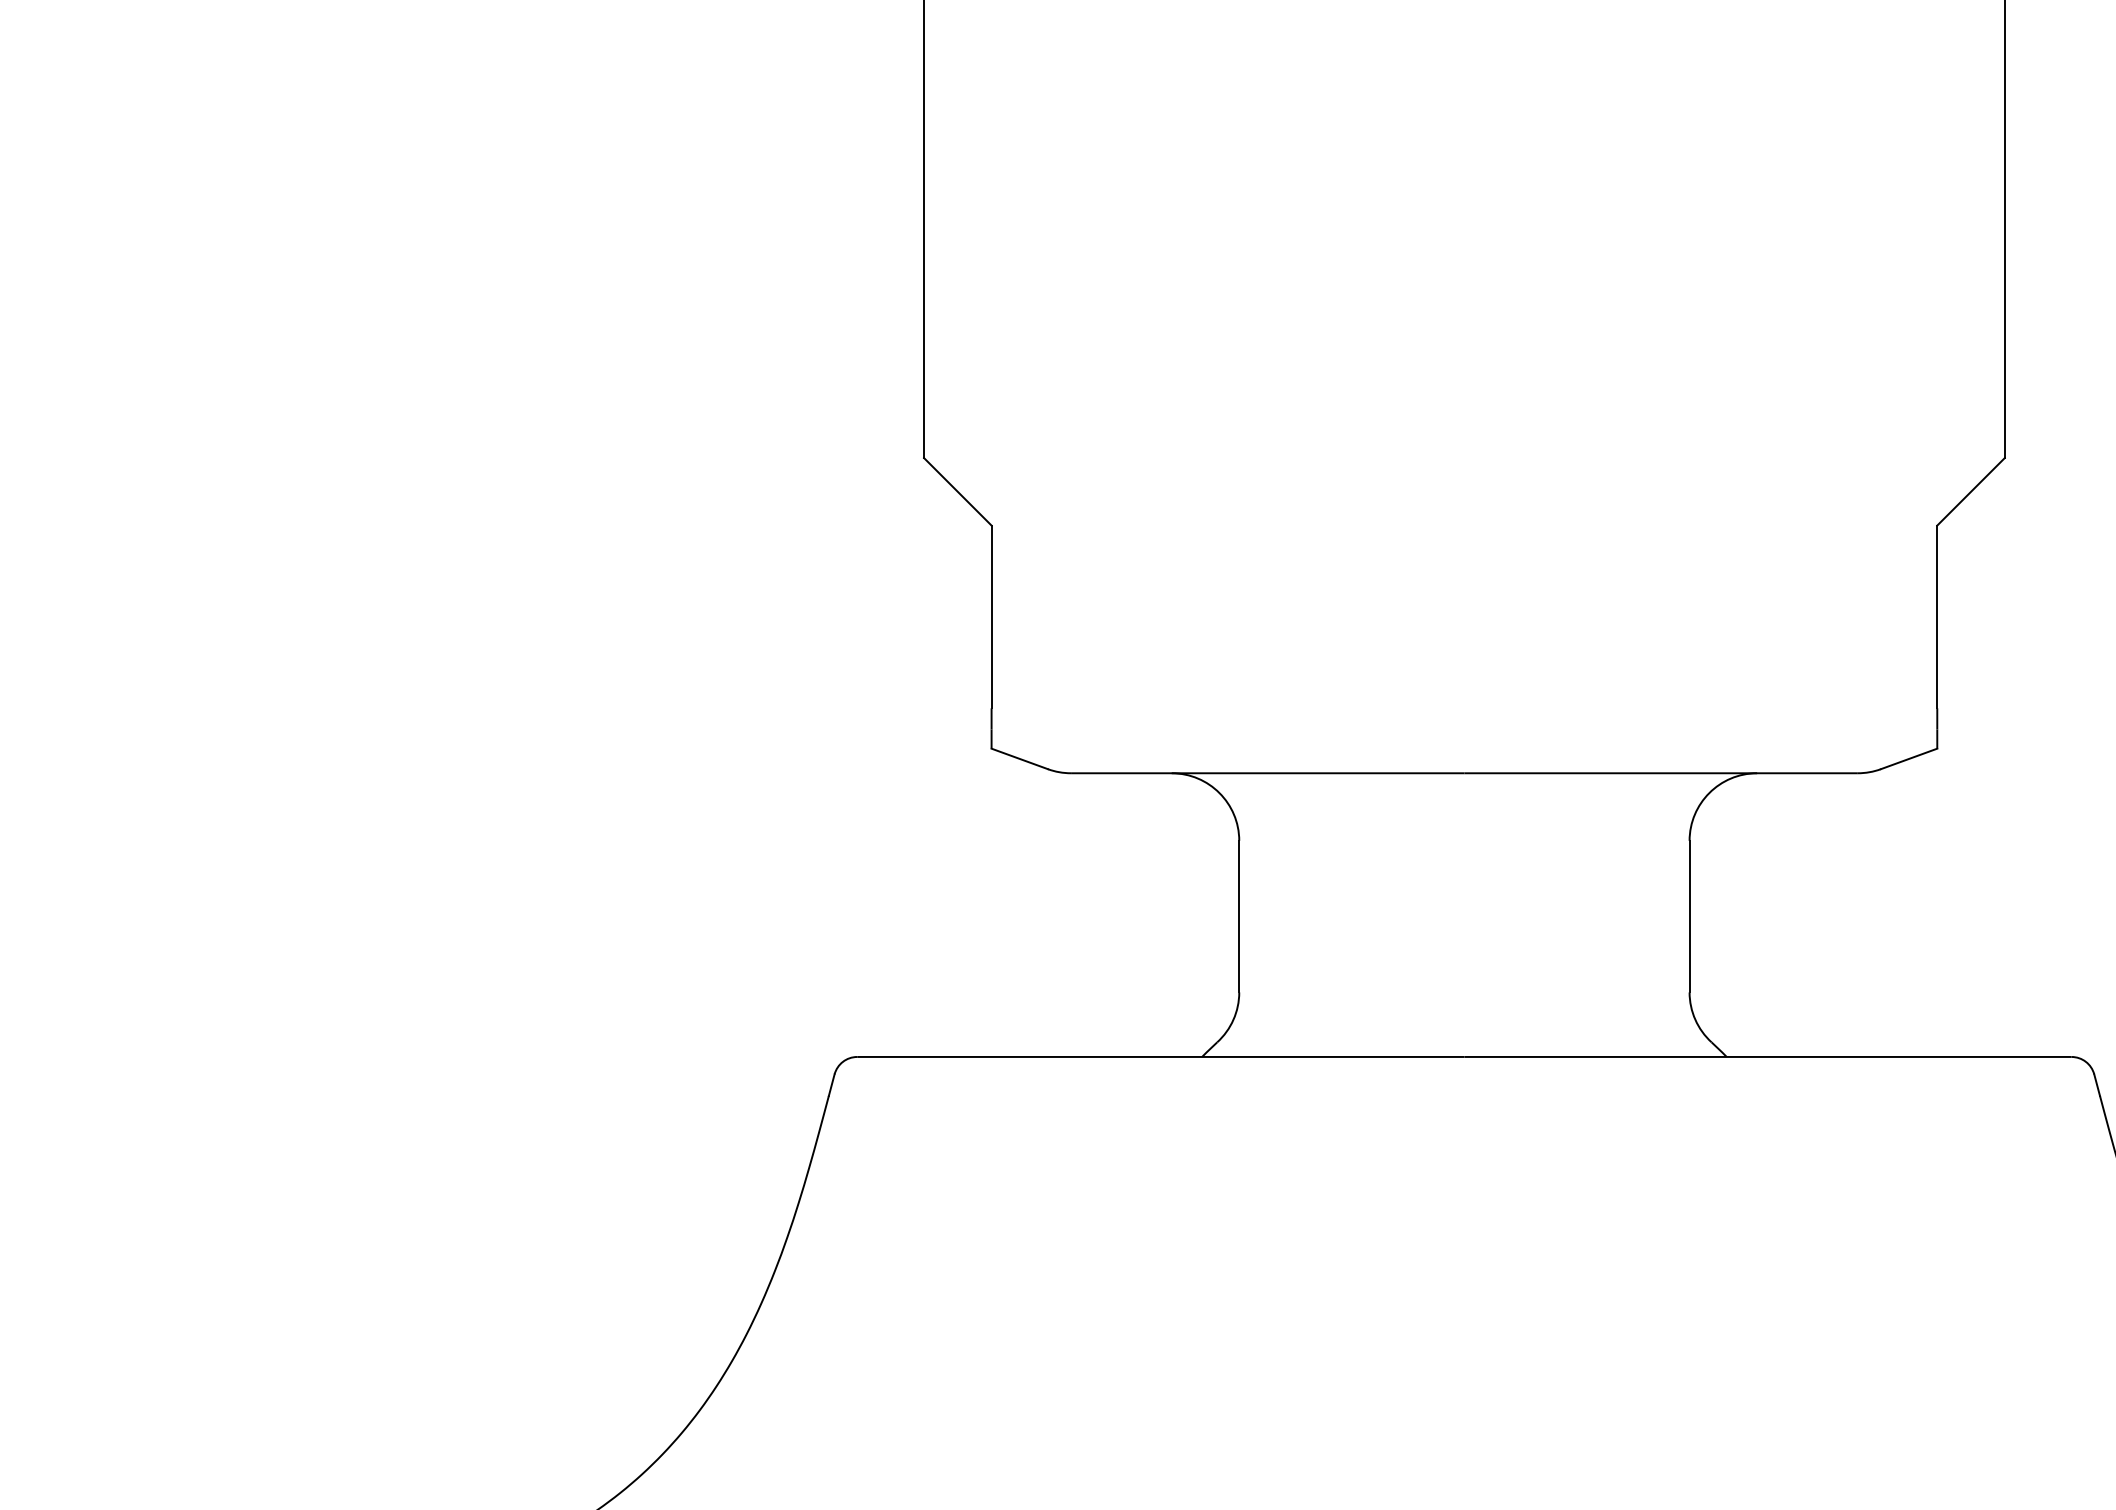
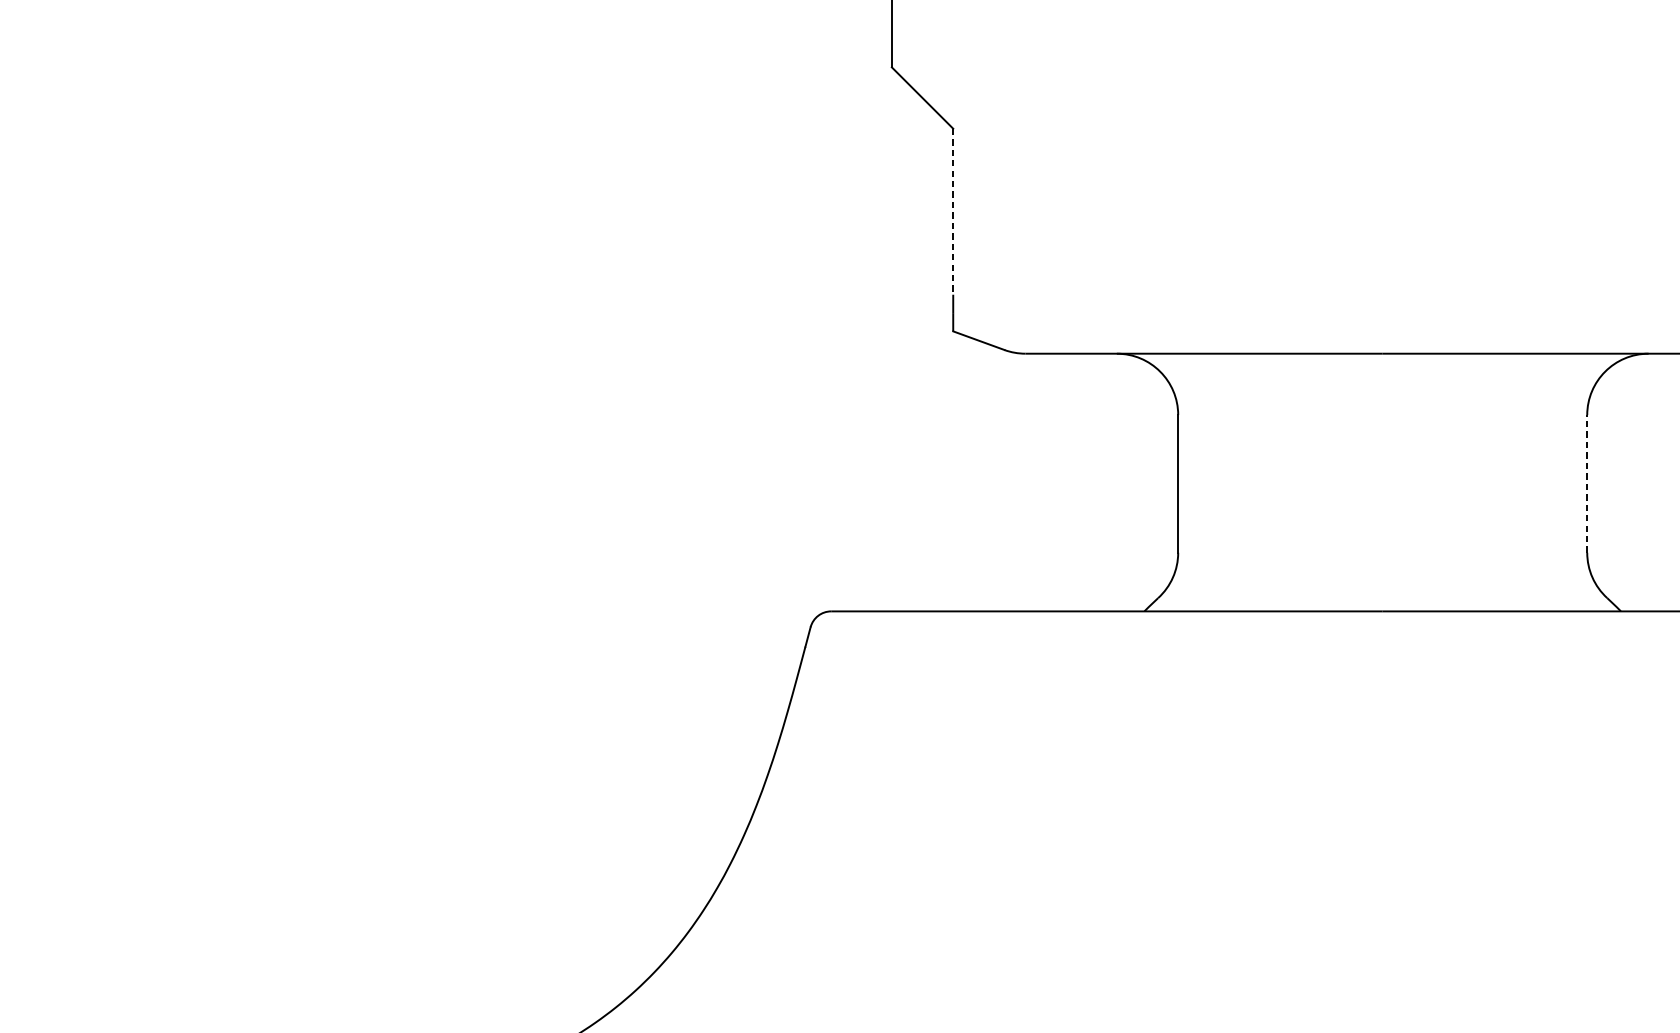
line: (991, 617) -> (953, 212), solid -> dashed
line: (1689, 916) -> (1587, 483), solid -> dashed

